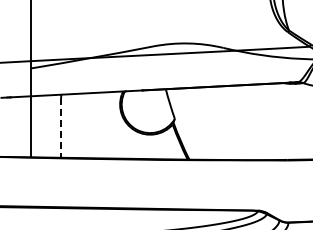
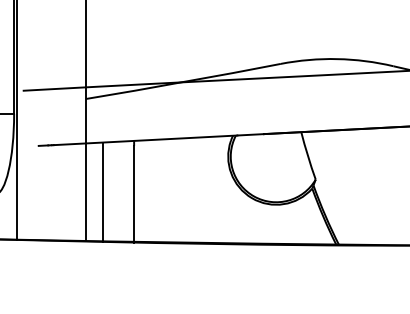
line: (41, 126) -> (102, 191), added
line: (61, 128) -> (134, 194), dashed -> solid

